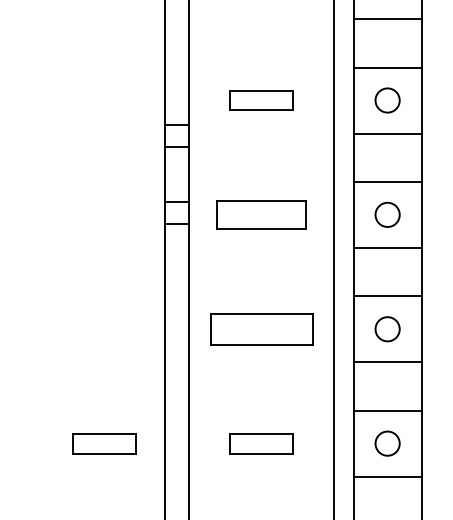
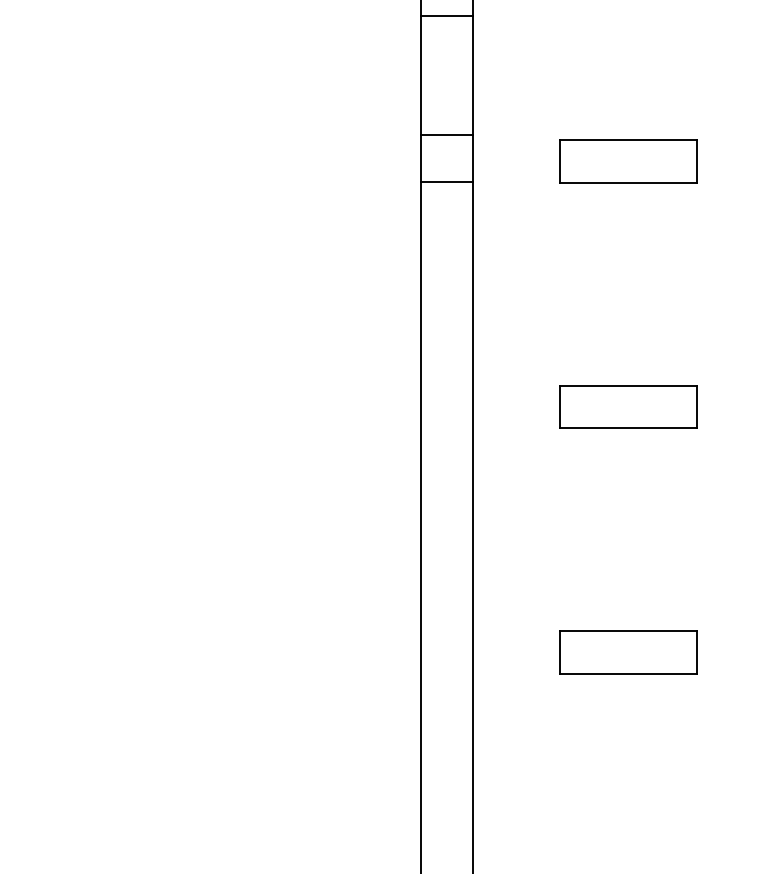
part: (261, 214) -> (628, 160), size x0.71
part: (261, 328) -> (628, 405), size x0.62
part: (104, 443) -> (291, 652), removed

